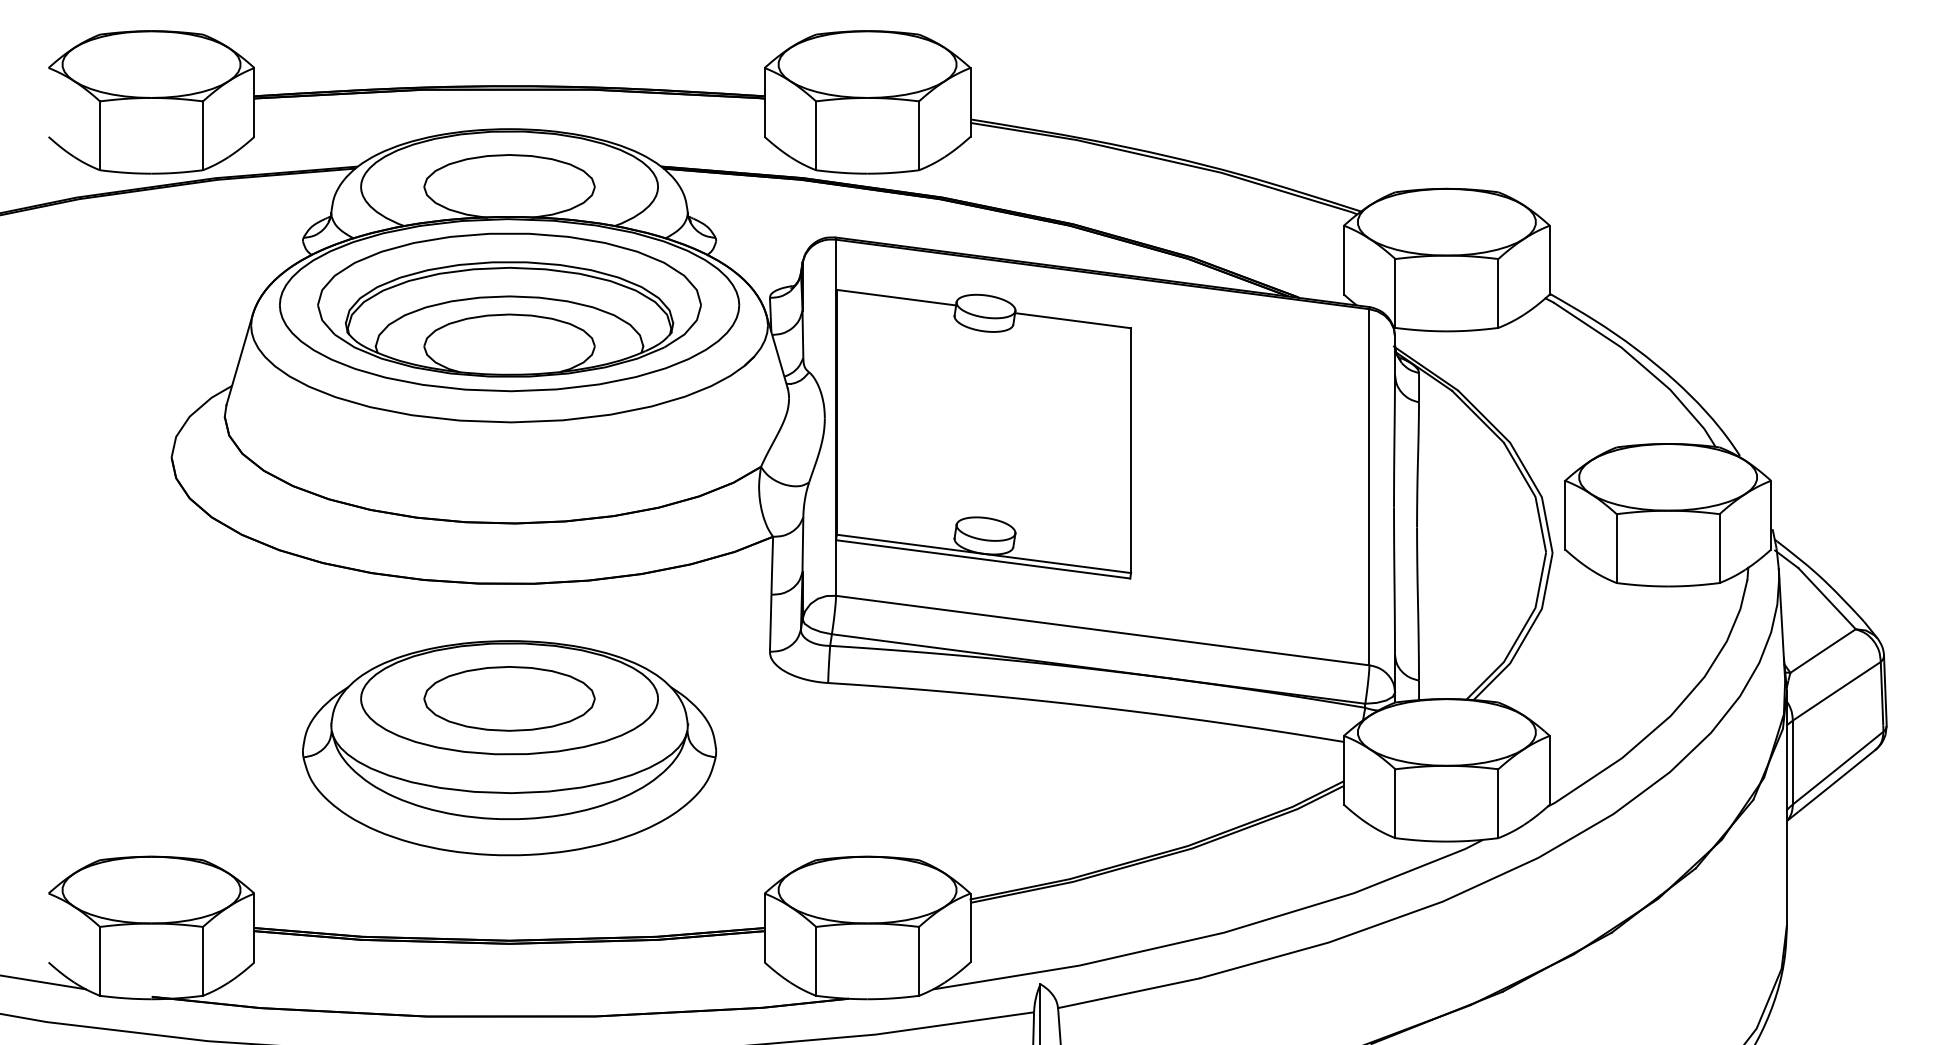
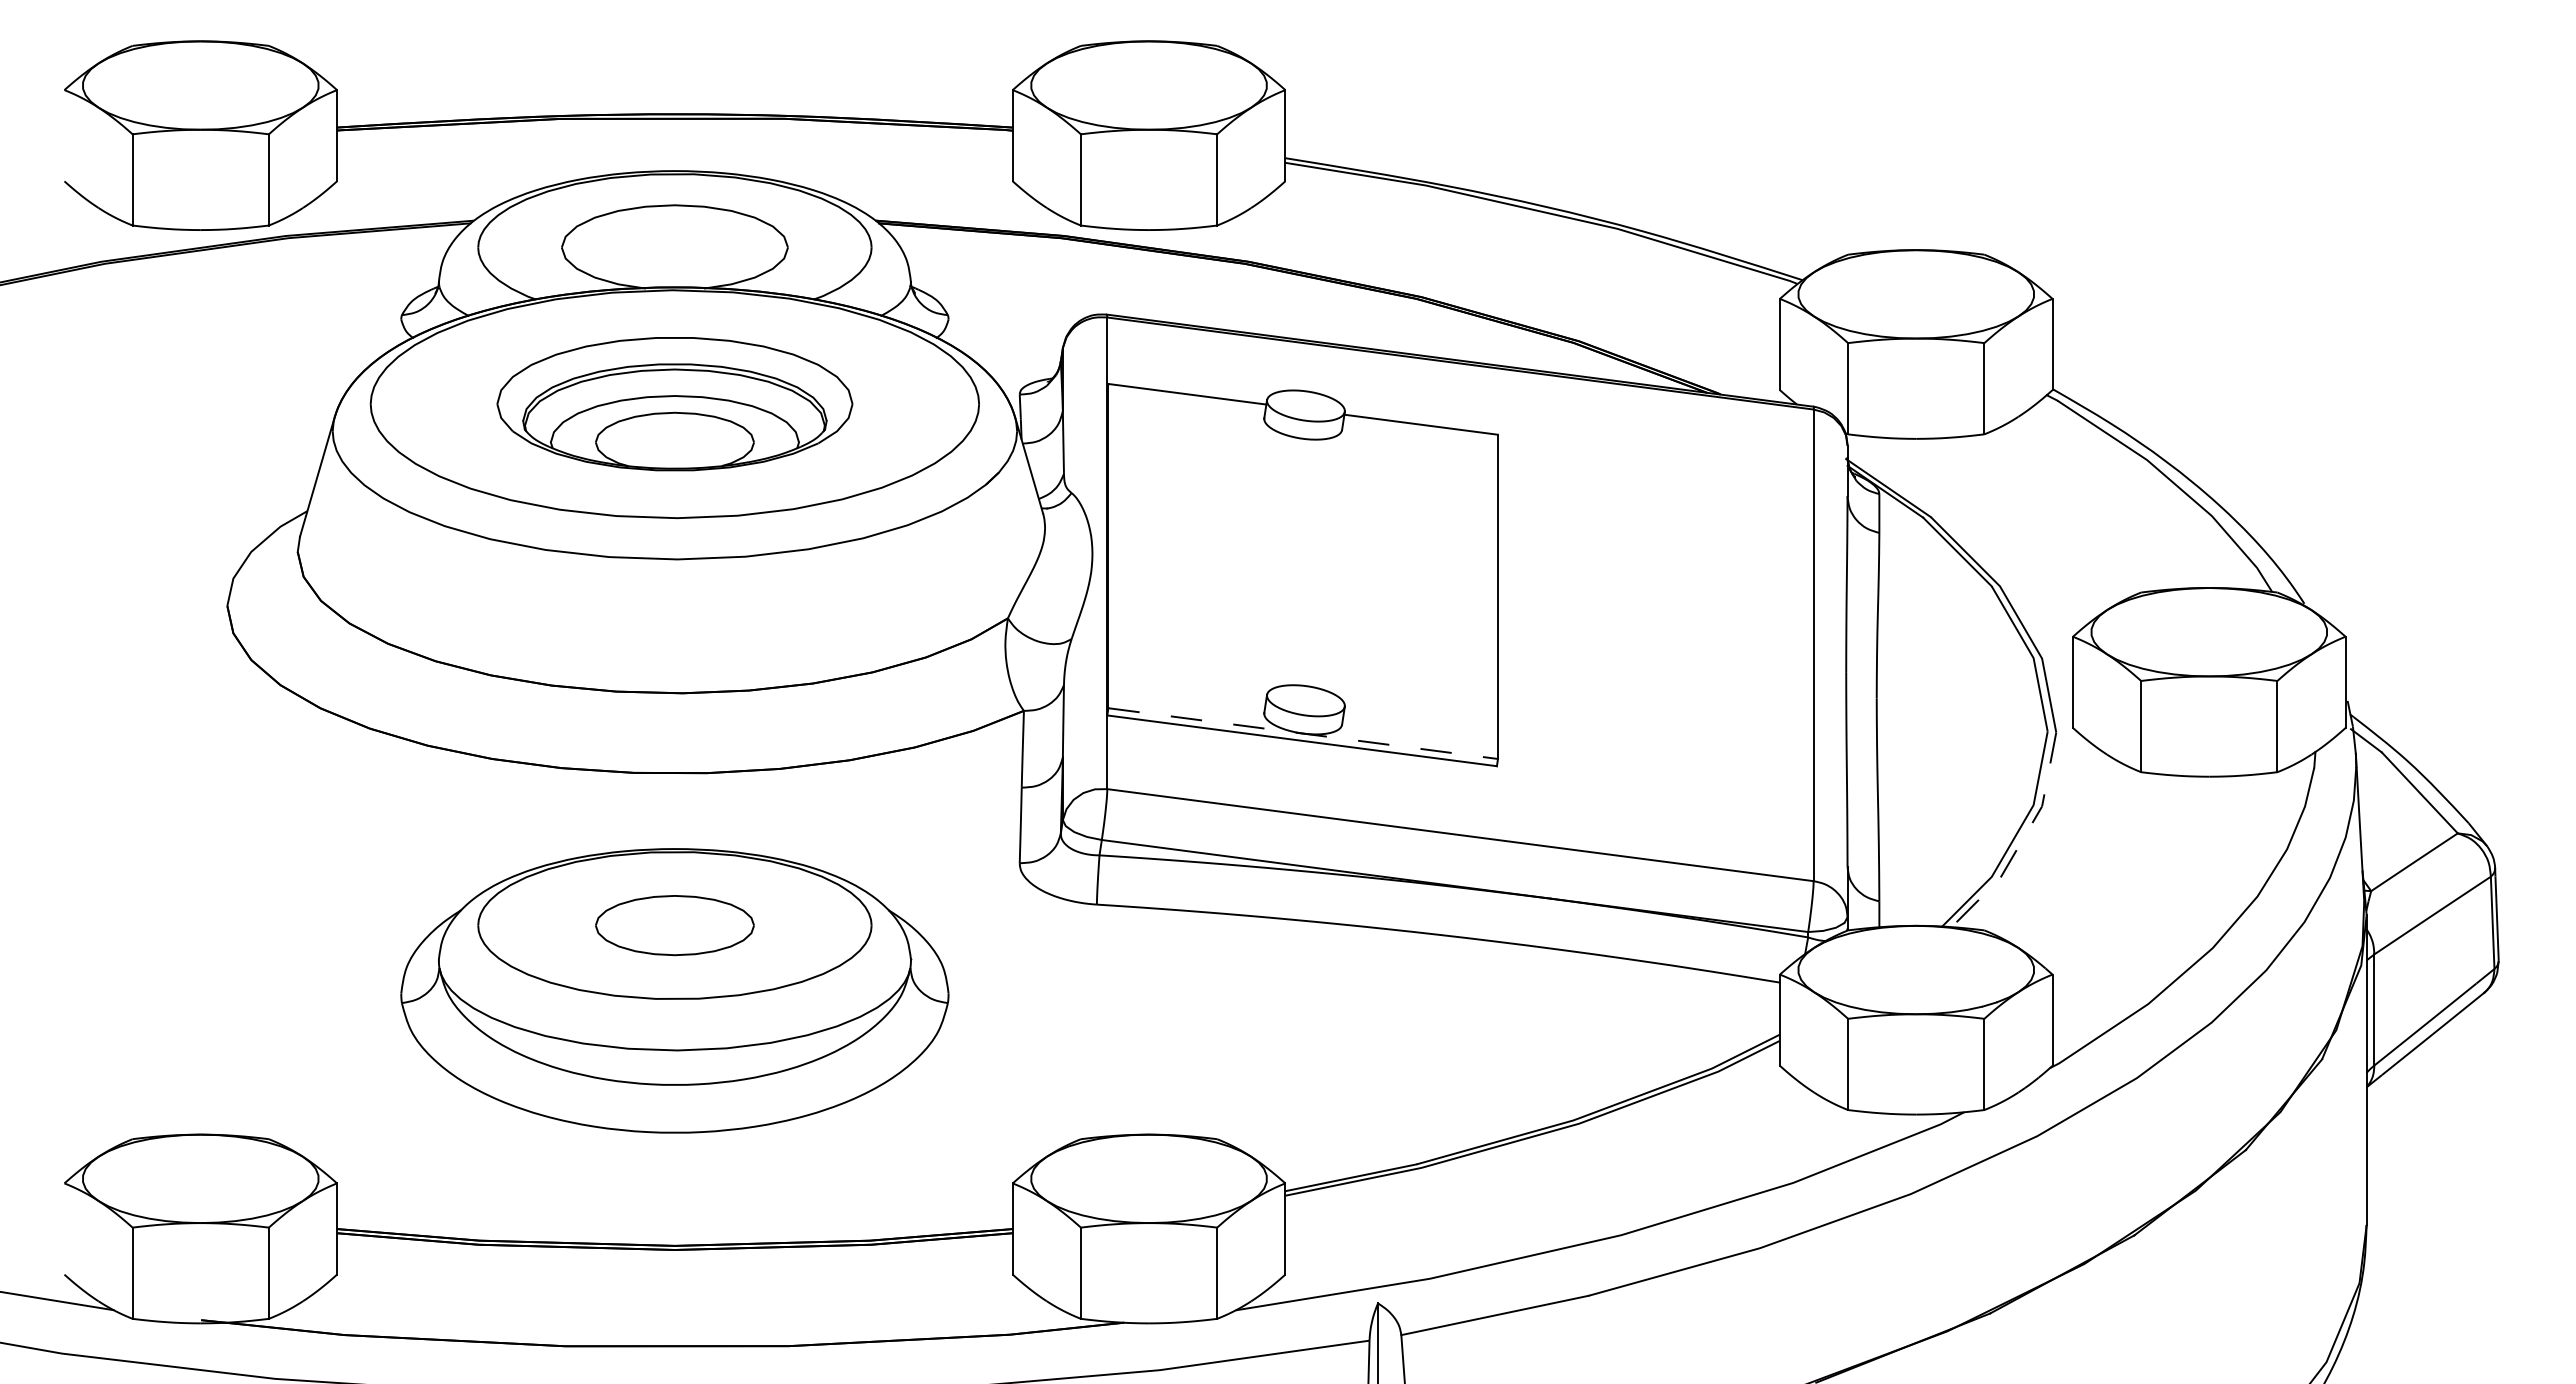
part: (509, 304) -> (674, 403), size x0.7
line: (984, 553) -> (1303, 733), solid -> dashed
line: (1527, 633) -> (2022, 839), solid -> dashed
part: (509, 698) -> (674, 925), size x0.7

